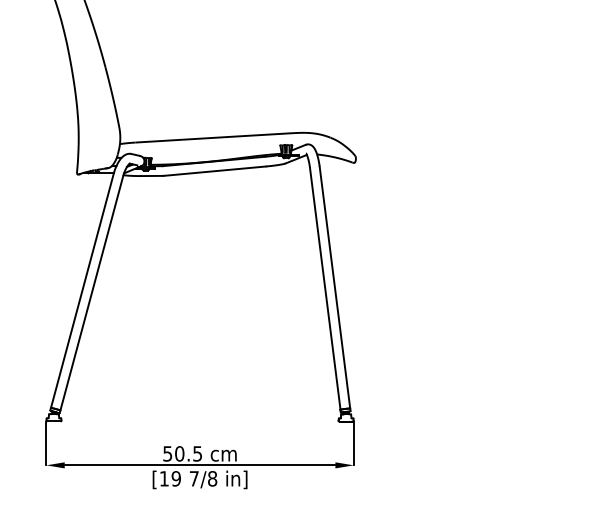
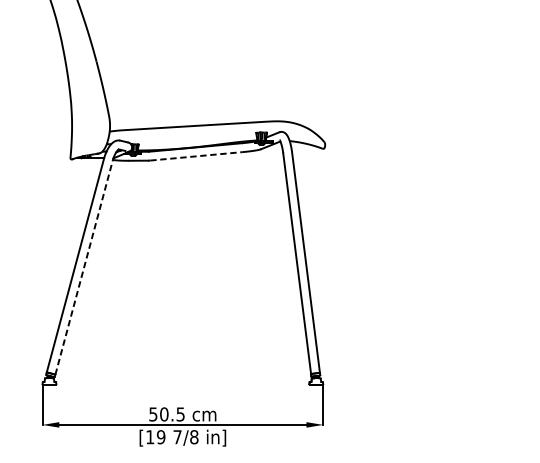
line: (215, 171) -> (196, 156), solid -> dashed
line: (91, 292) -> (83, 267), solid -> dashed

